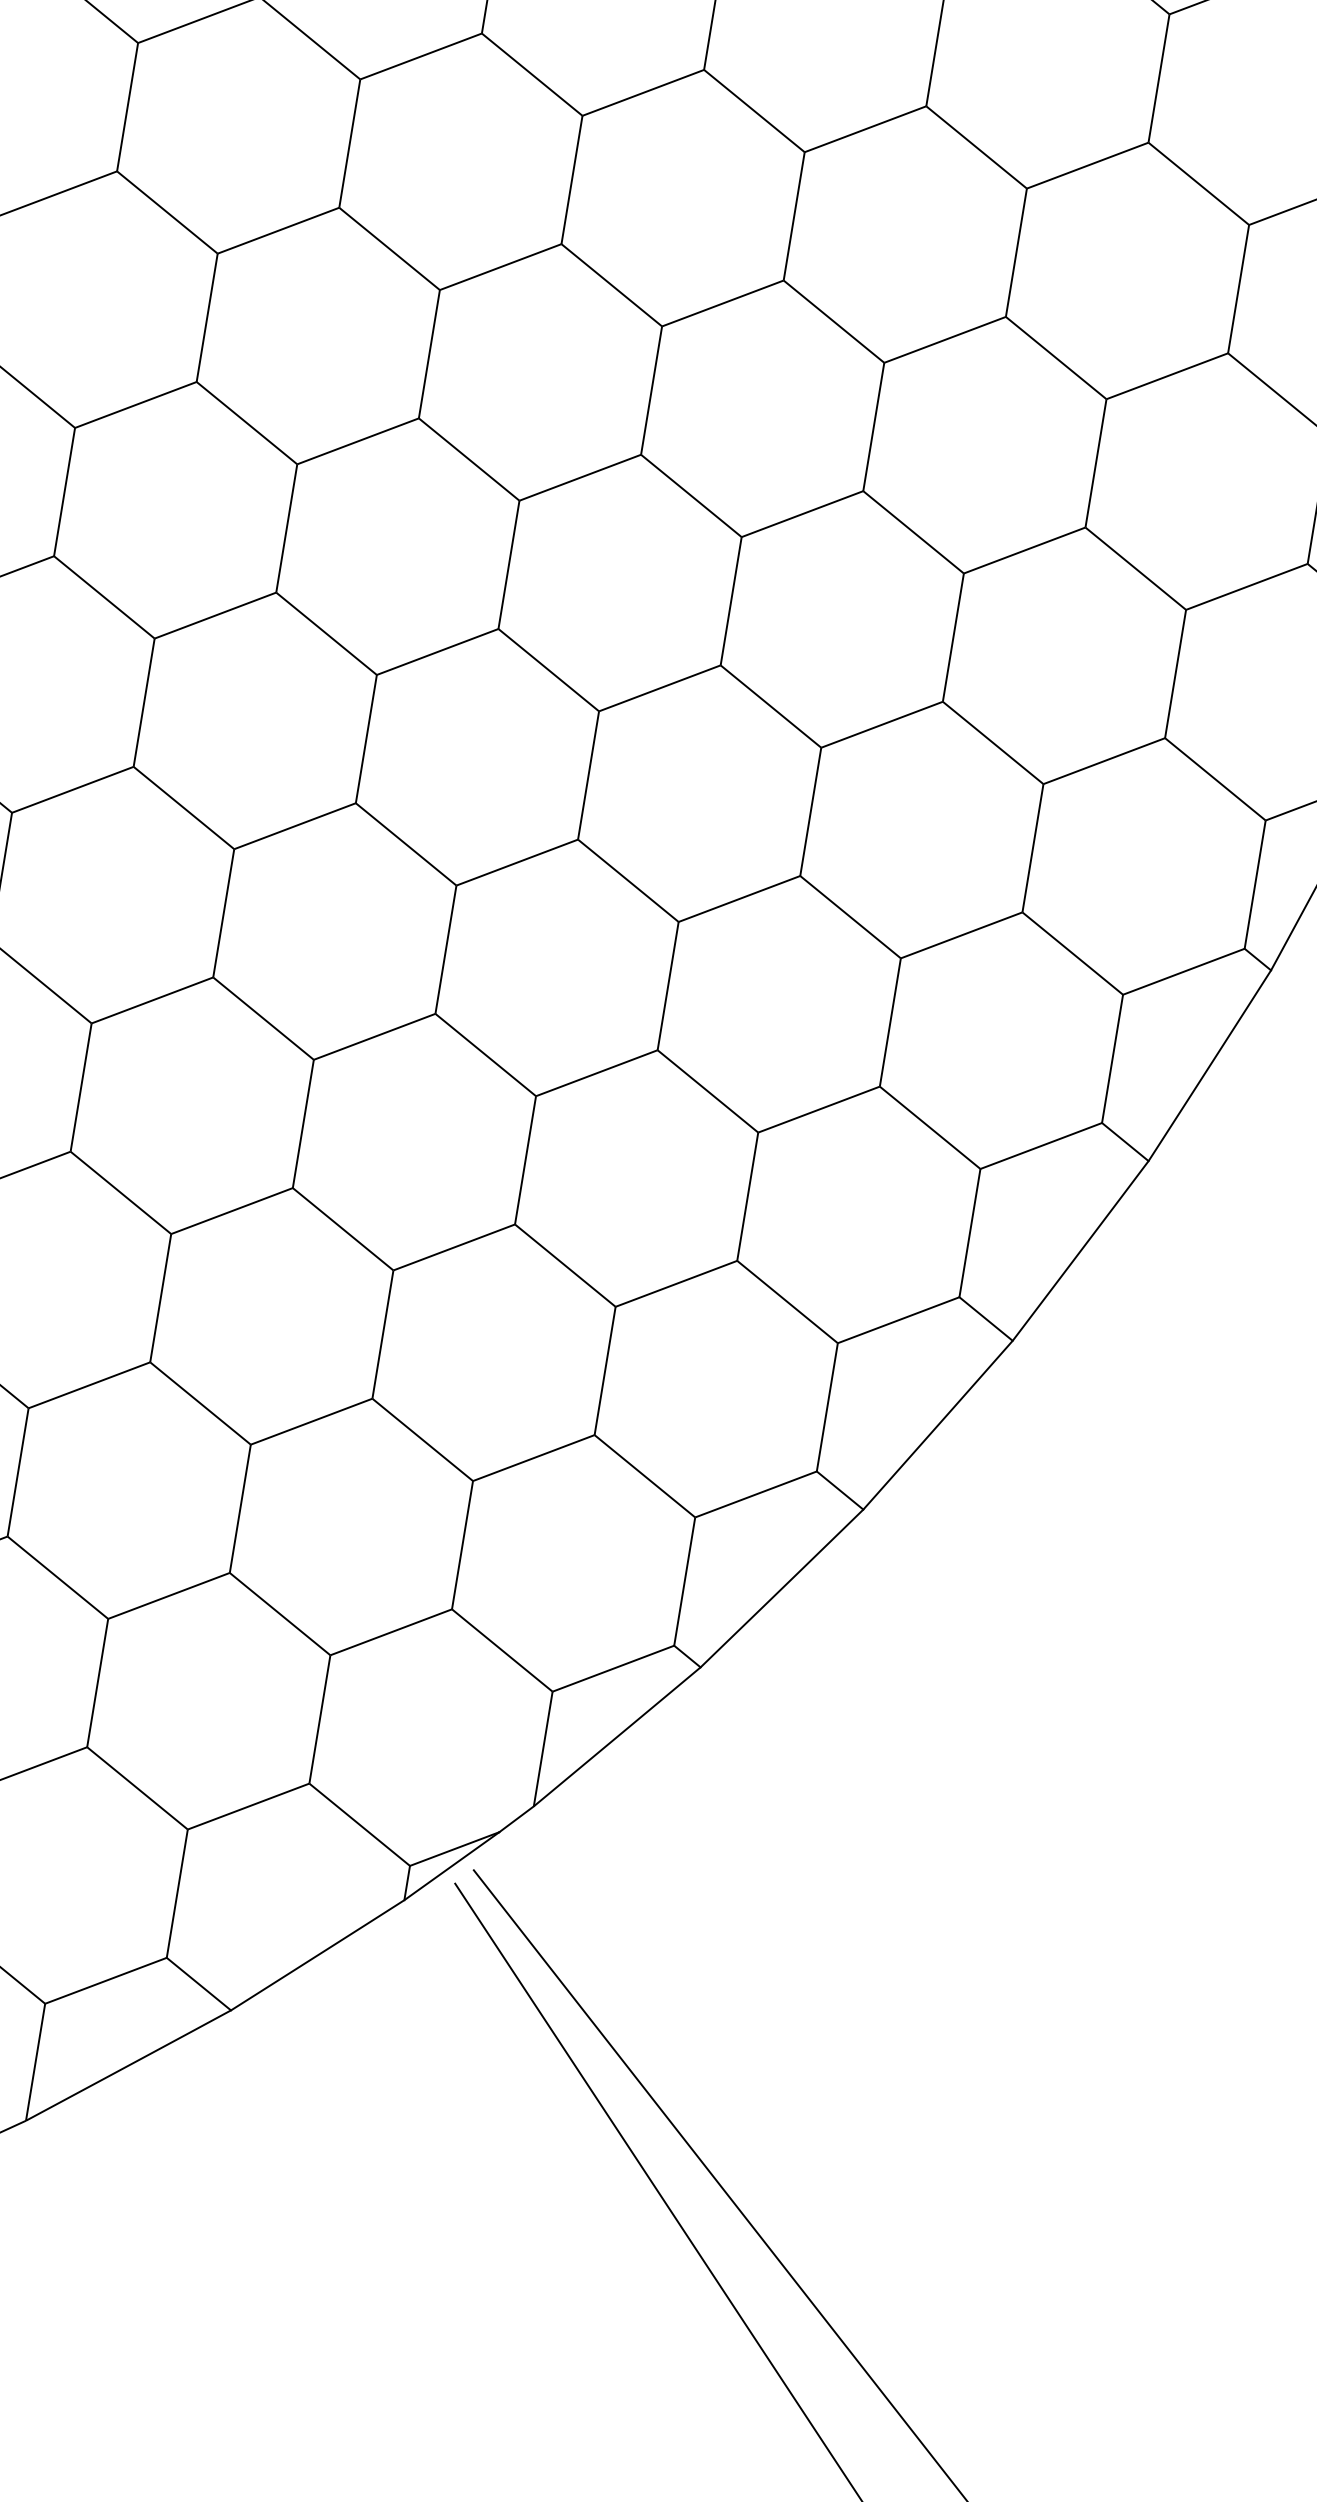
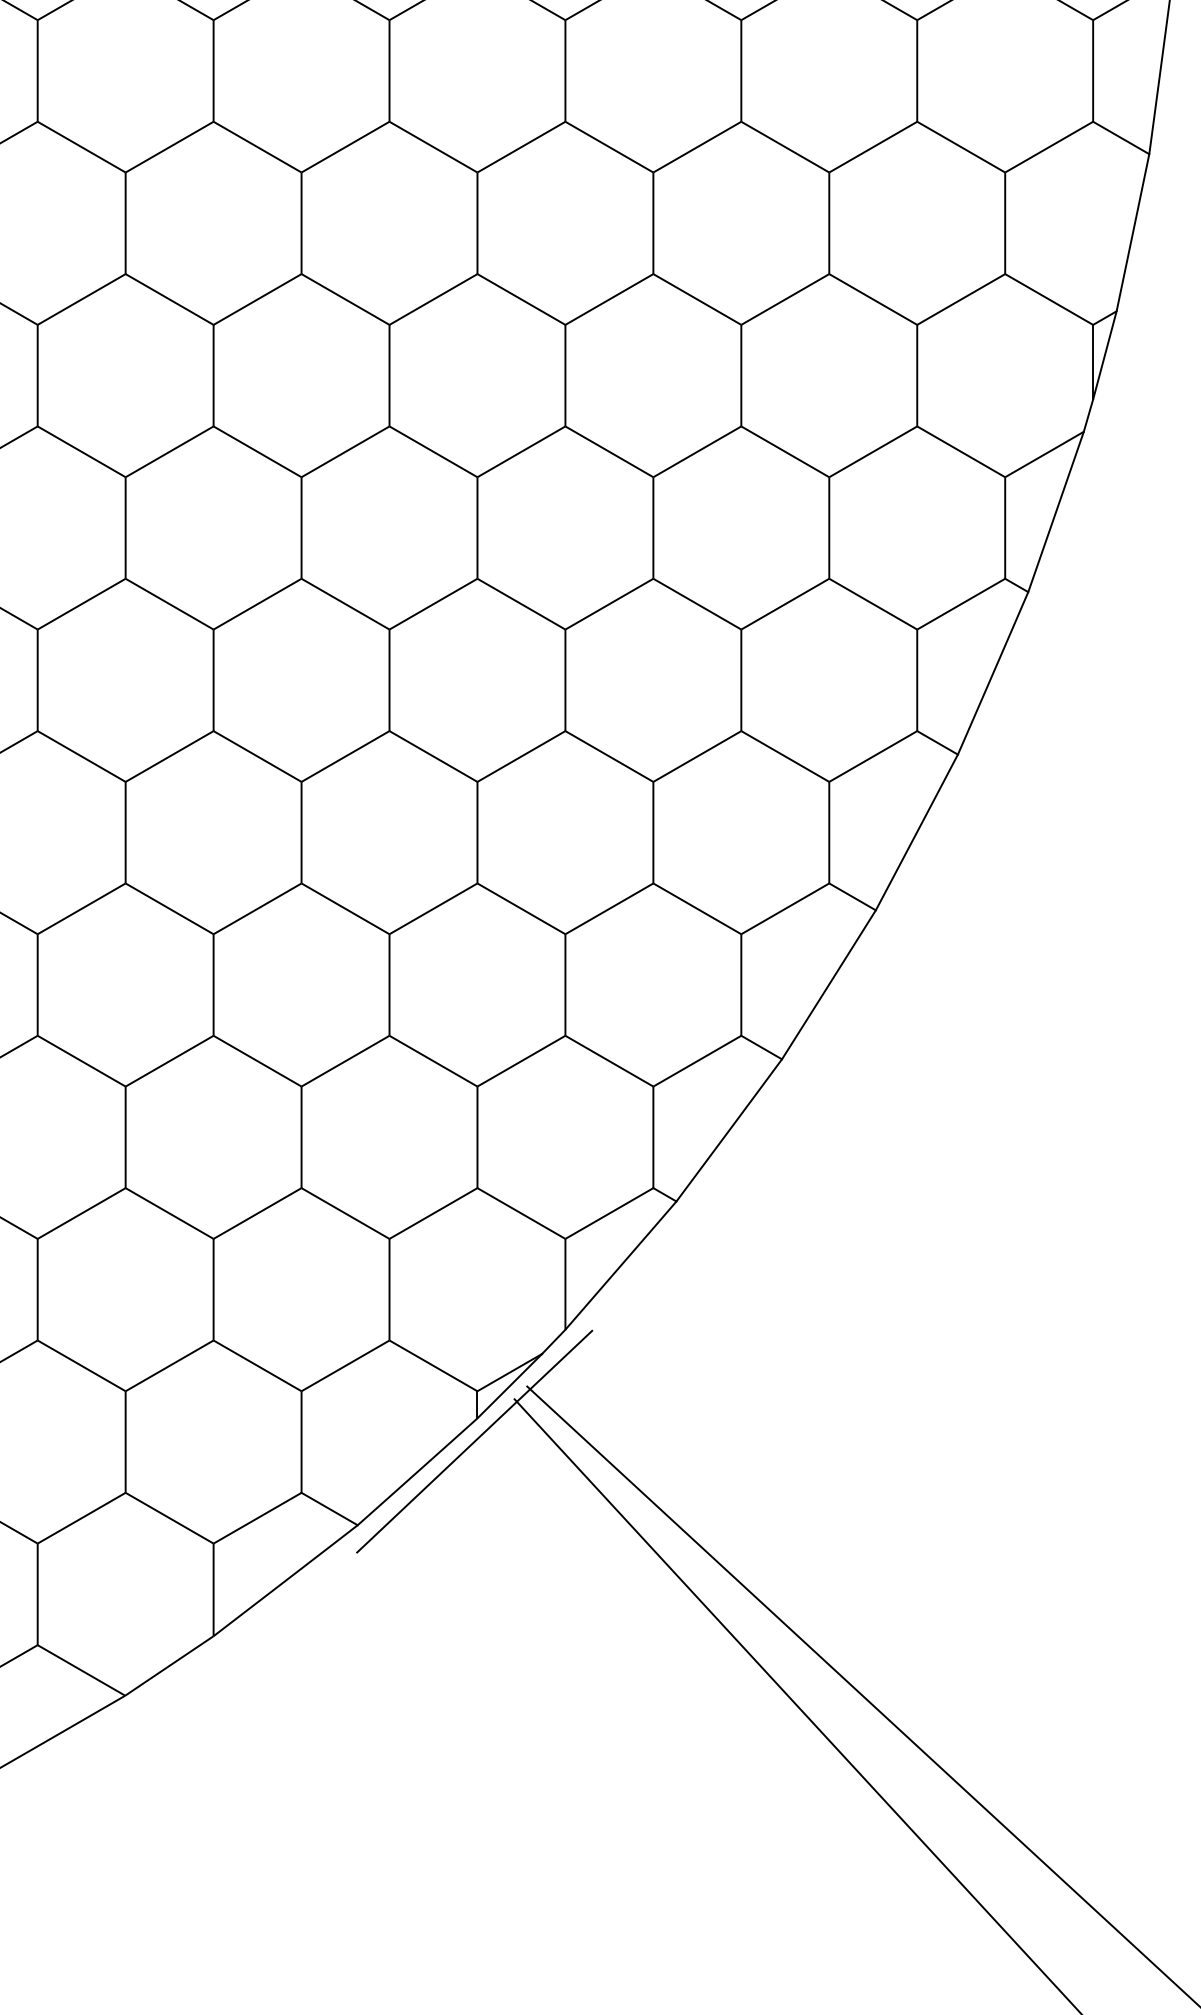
line: (395, 1928) -> (474, 1441), added

